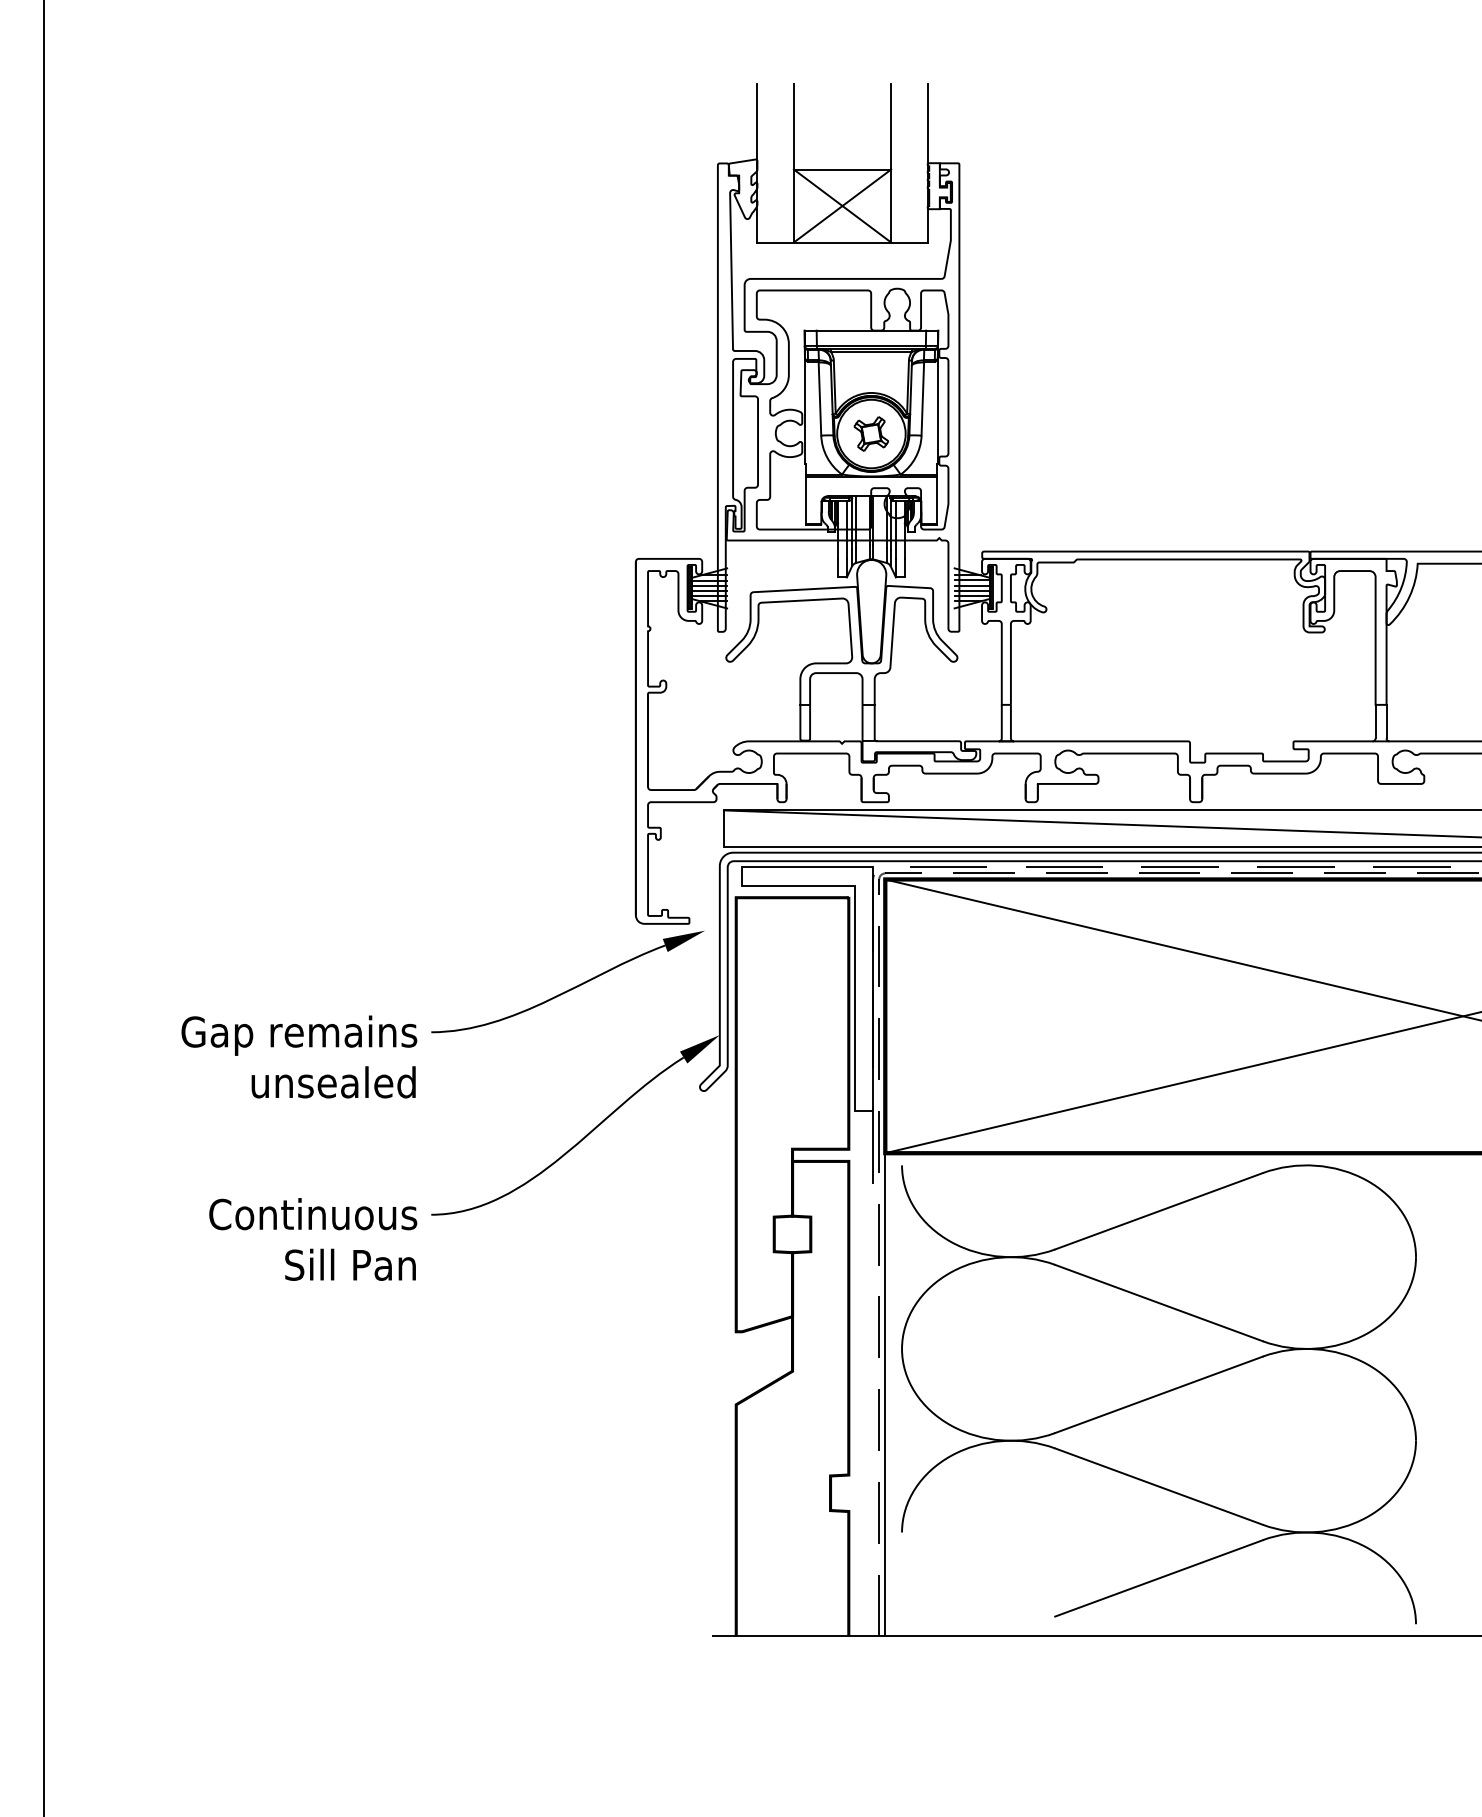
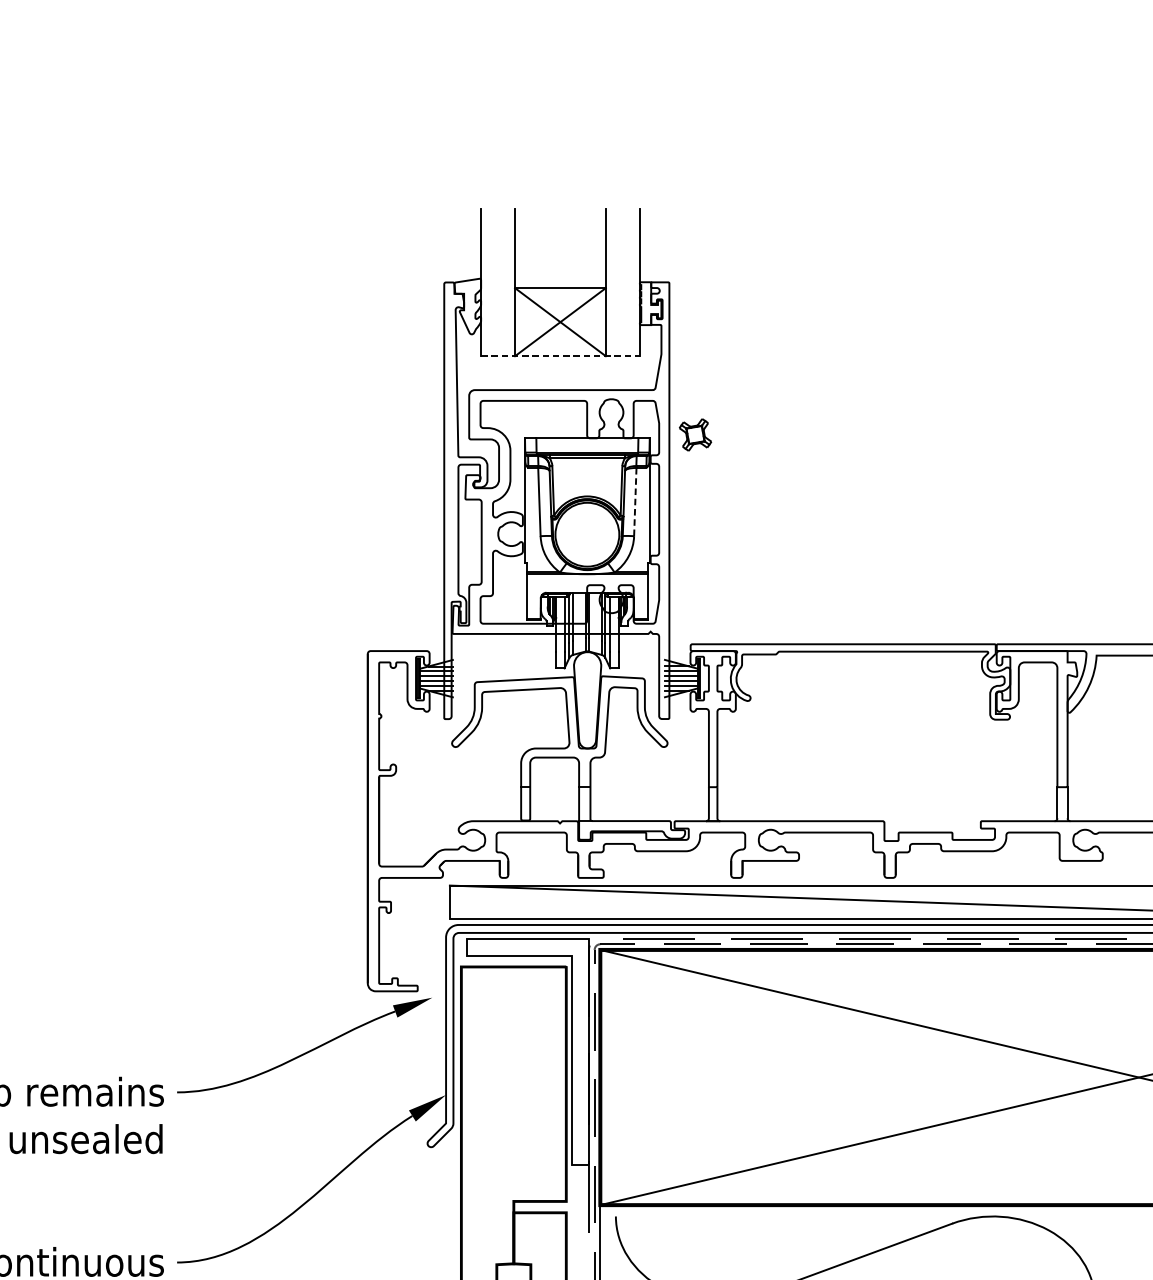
line: (843, 242) -> (561, 356), solid -> dashed
line: (922, 399) -> (635, 502), solid -> dashed
part: (871, 433) -> (695, 434), moved

